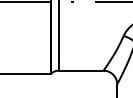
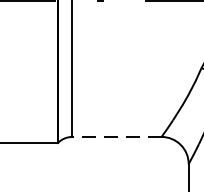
line: (80, 70) -> (115, 136), solid -> dashed

